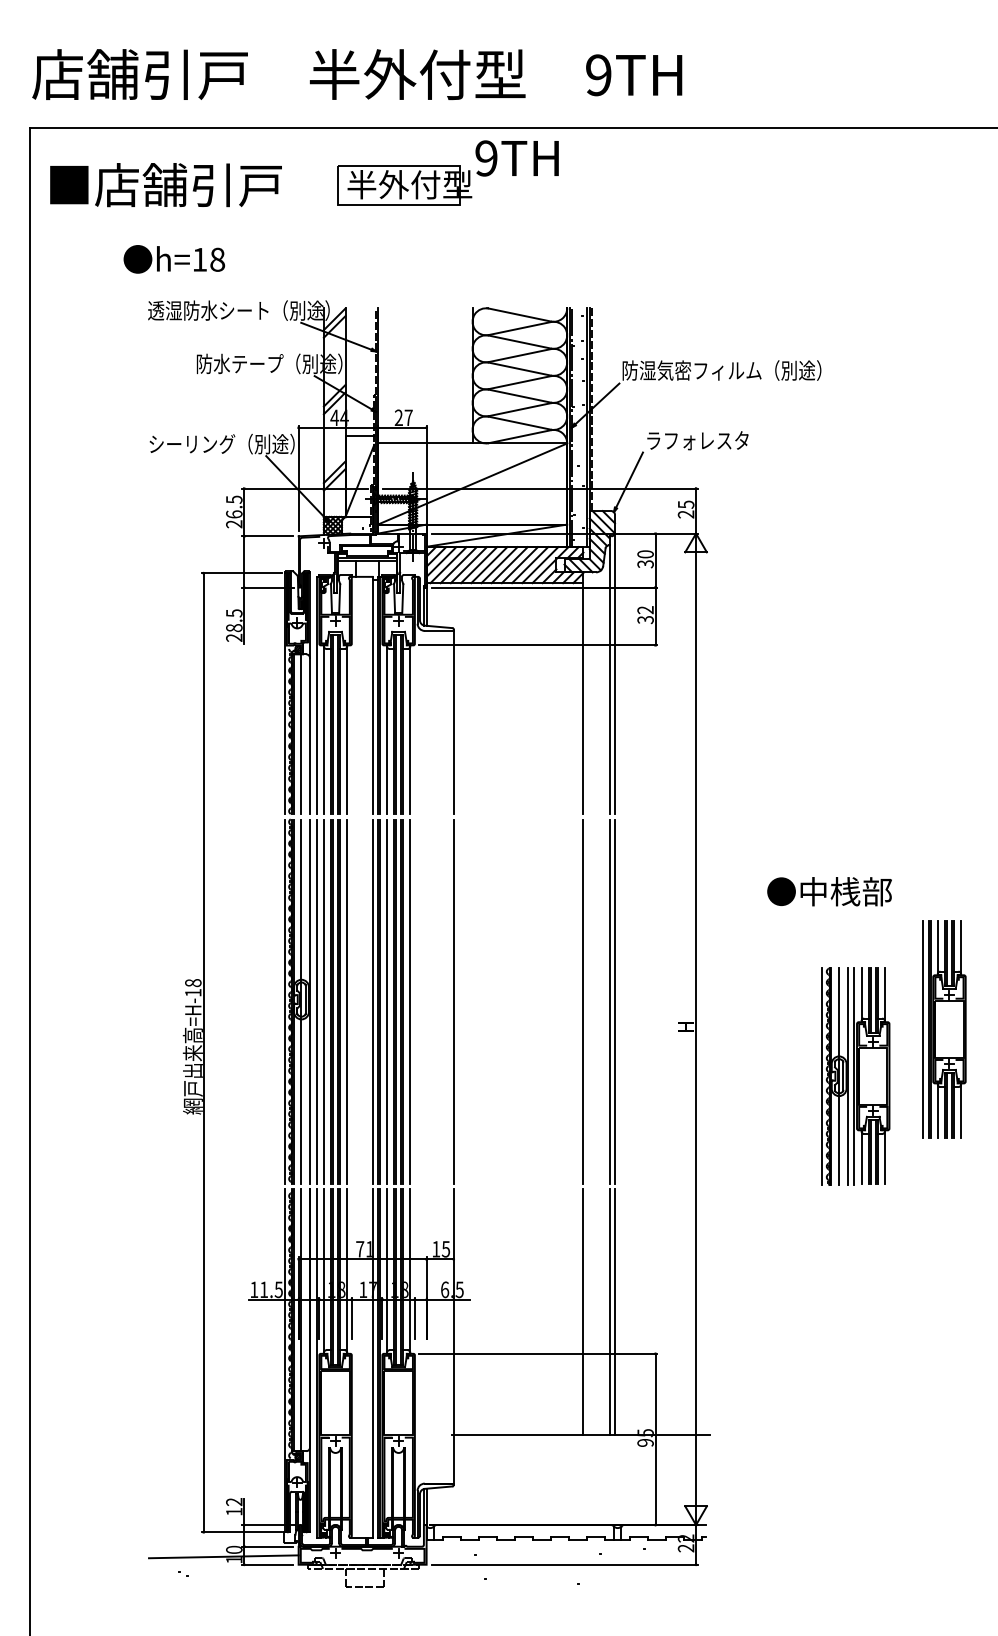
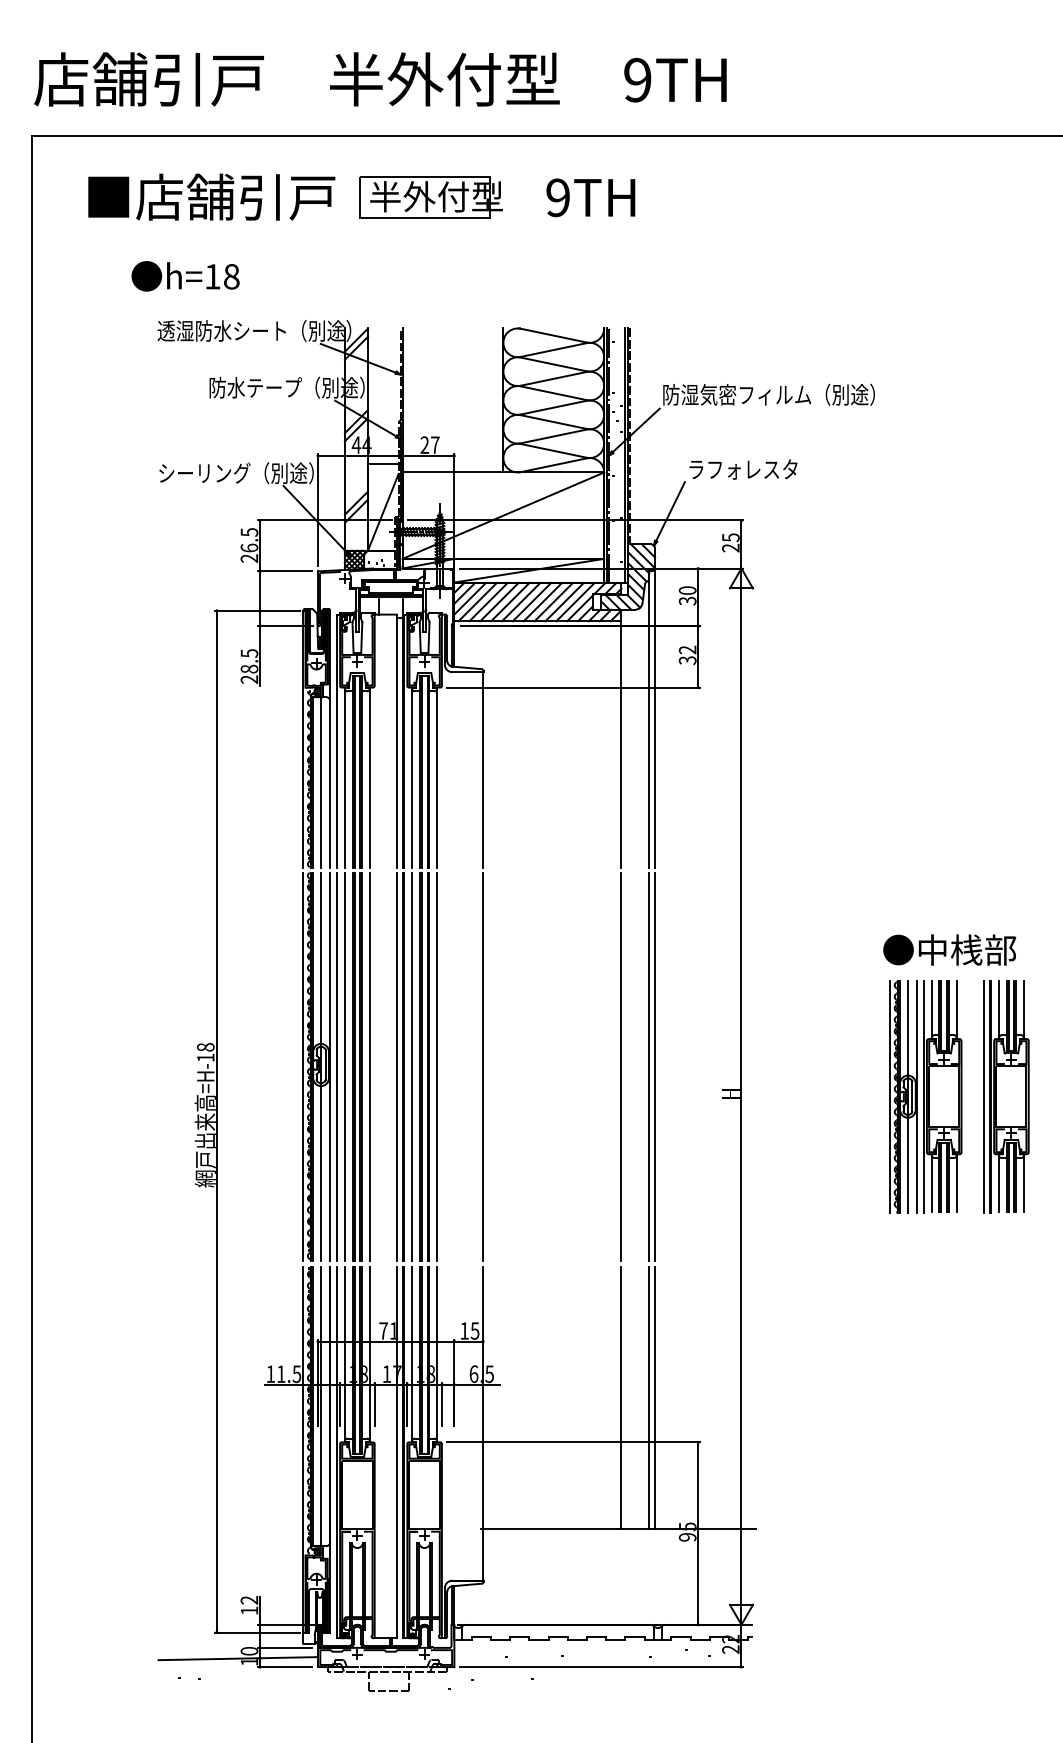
text: (516, 158) -> (590, 197), moved
text: (165, 184) -> (211, 196), moved
text: (829, 891) -> (949, 949), moved
part: (855, 1076) -> (925, 1096), moved

